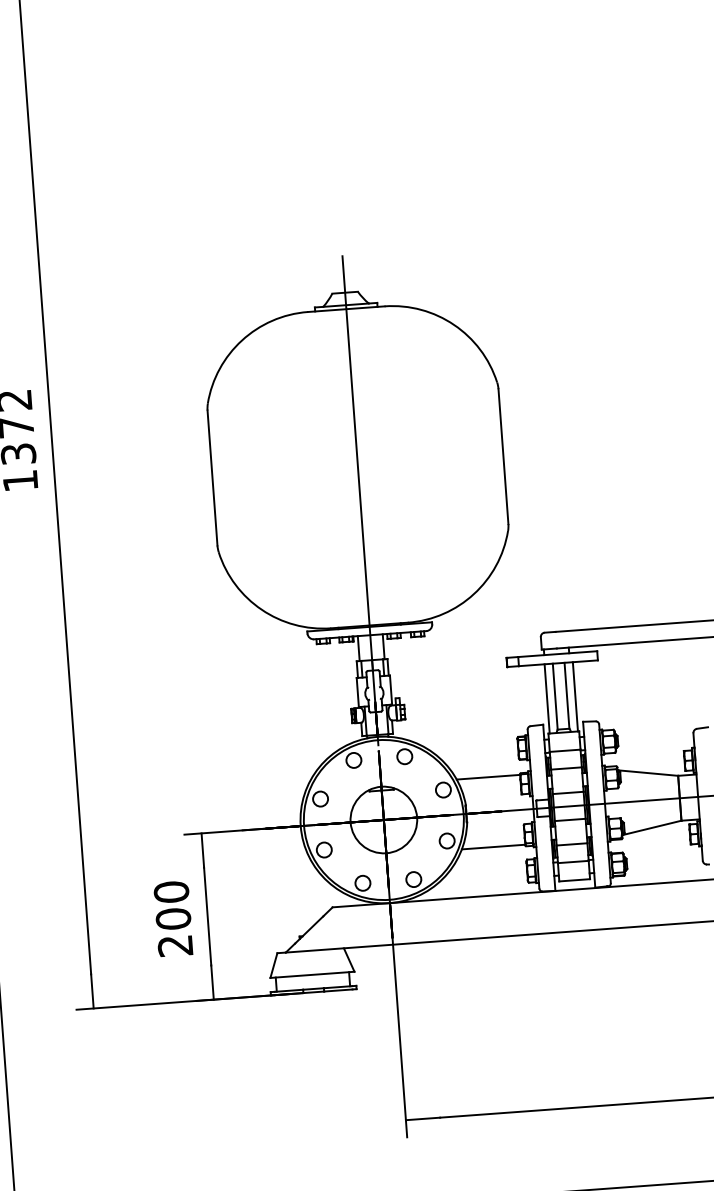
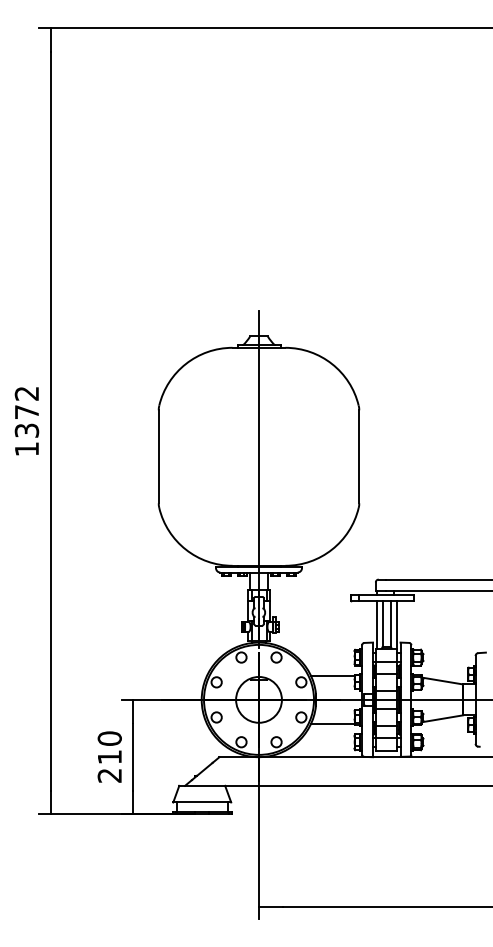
text: (172, 918) -> (109, 756), 200 -> 210

